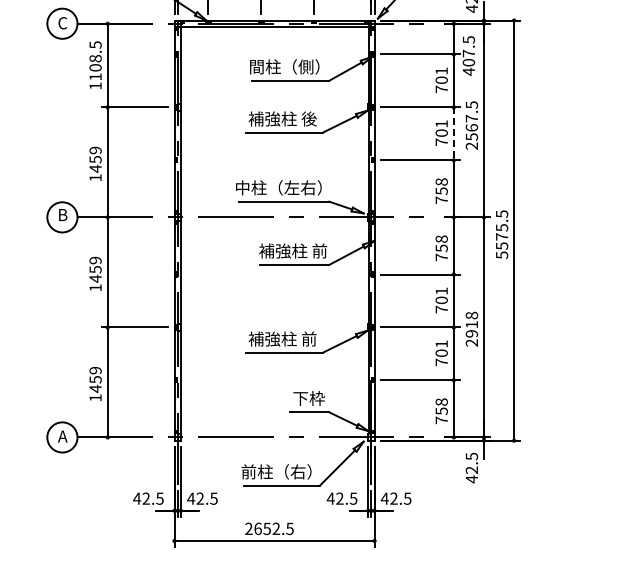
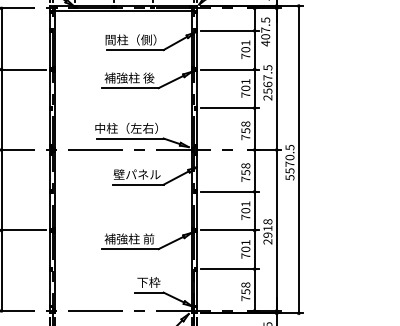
line: (453, 134) -> (254, 89), dashed -> solid
text: (501, 227) -> (289, 157), 5575.5 -> 5570.5
text: (293, 250) -> (137, 174), 補強柱 前 -> 壁パネル

